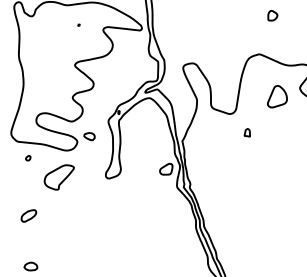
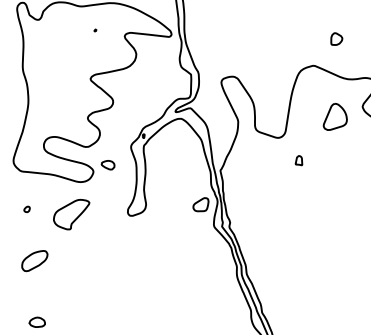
part: (272, 15) -> (336, 38), moved
part: (27, 157) -> (26, 208), moved
part: (28, 216) -> (34, 261), size x1.43

